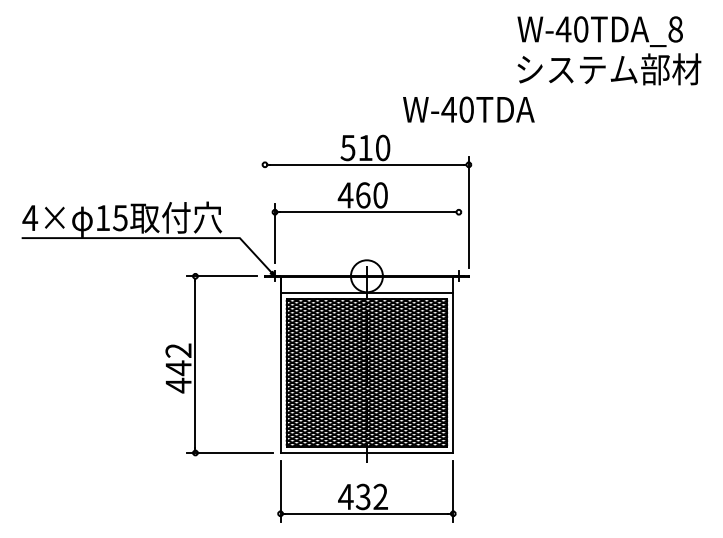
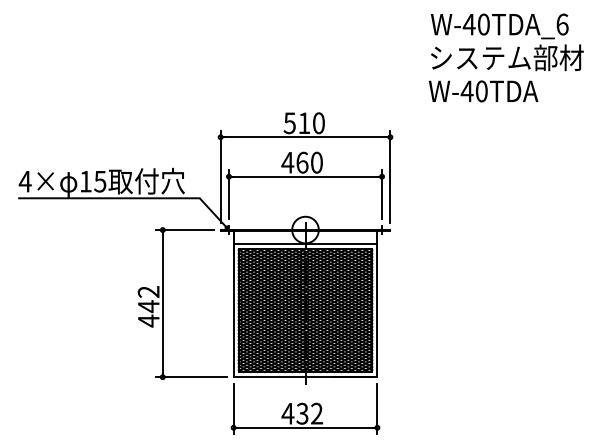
text: (675, 29) -> (562, 24), W-40TDA_8 -> W-40TDA_6
text: (468, 109) -> (483, 91), moved
line: (265, 212) -> (221, 176), added
line: (458, 233) -> (381, 194), added

